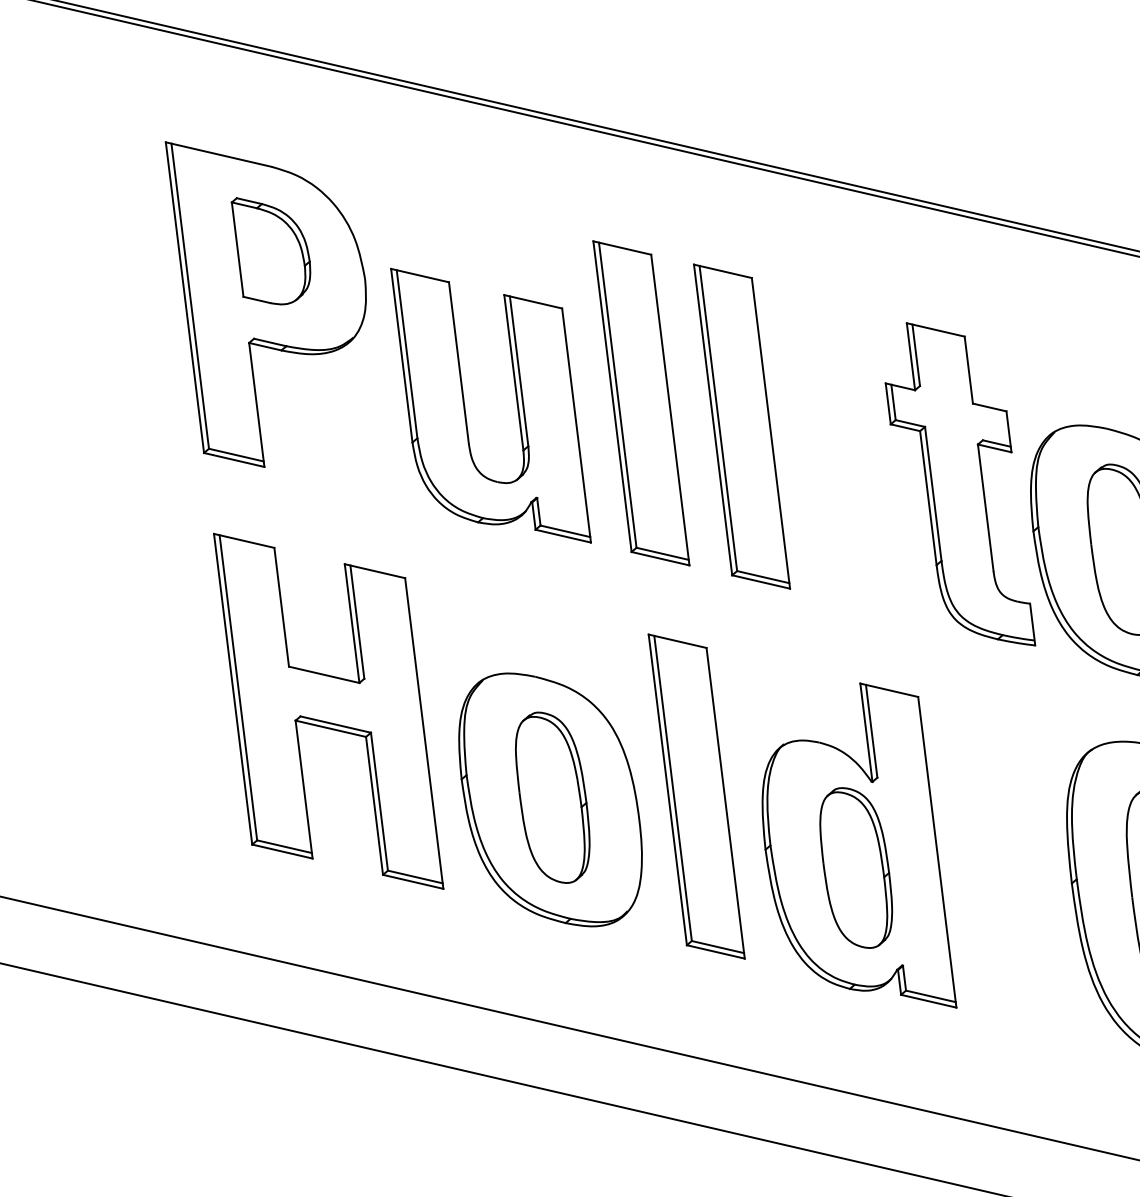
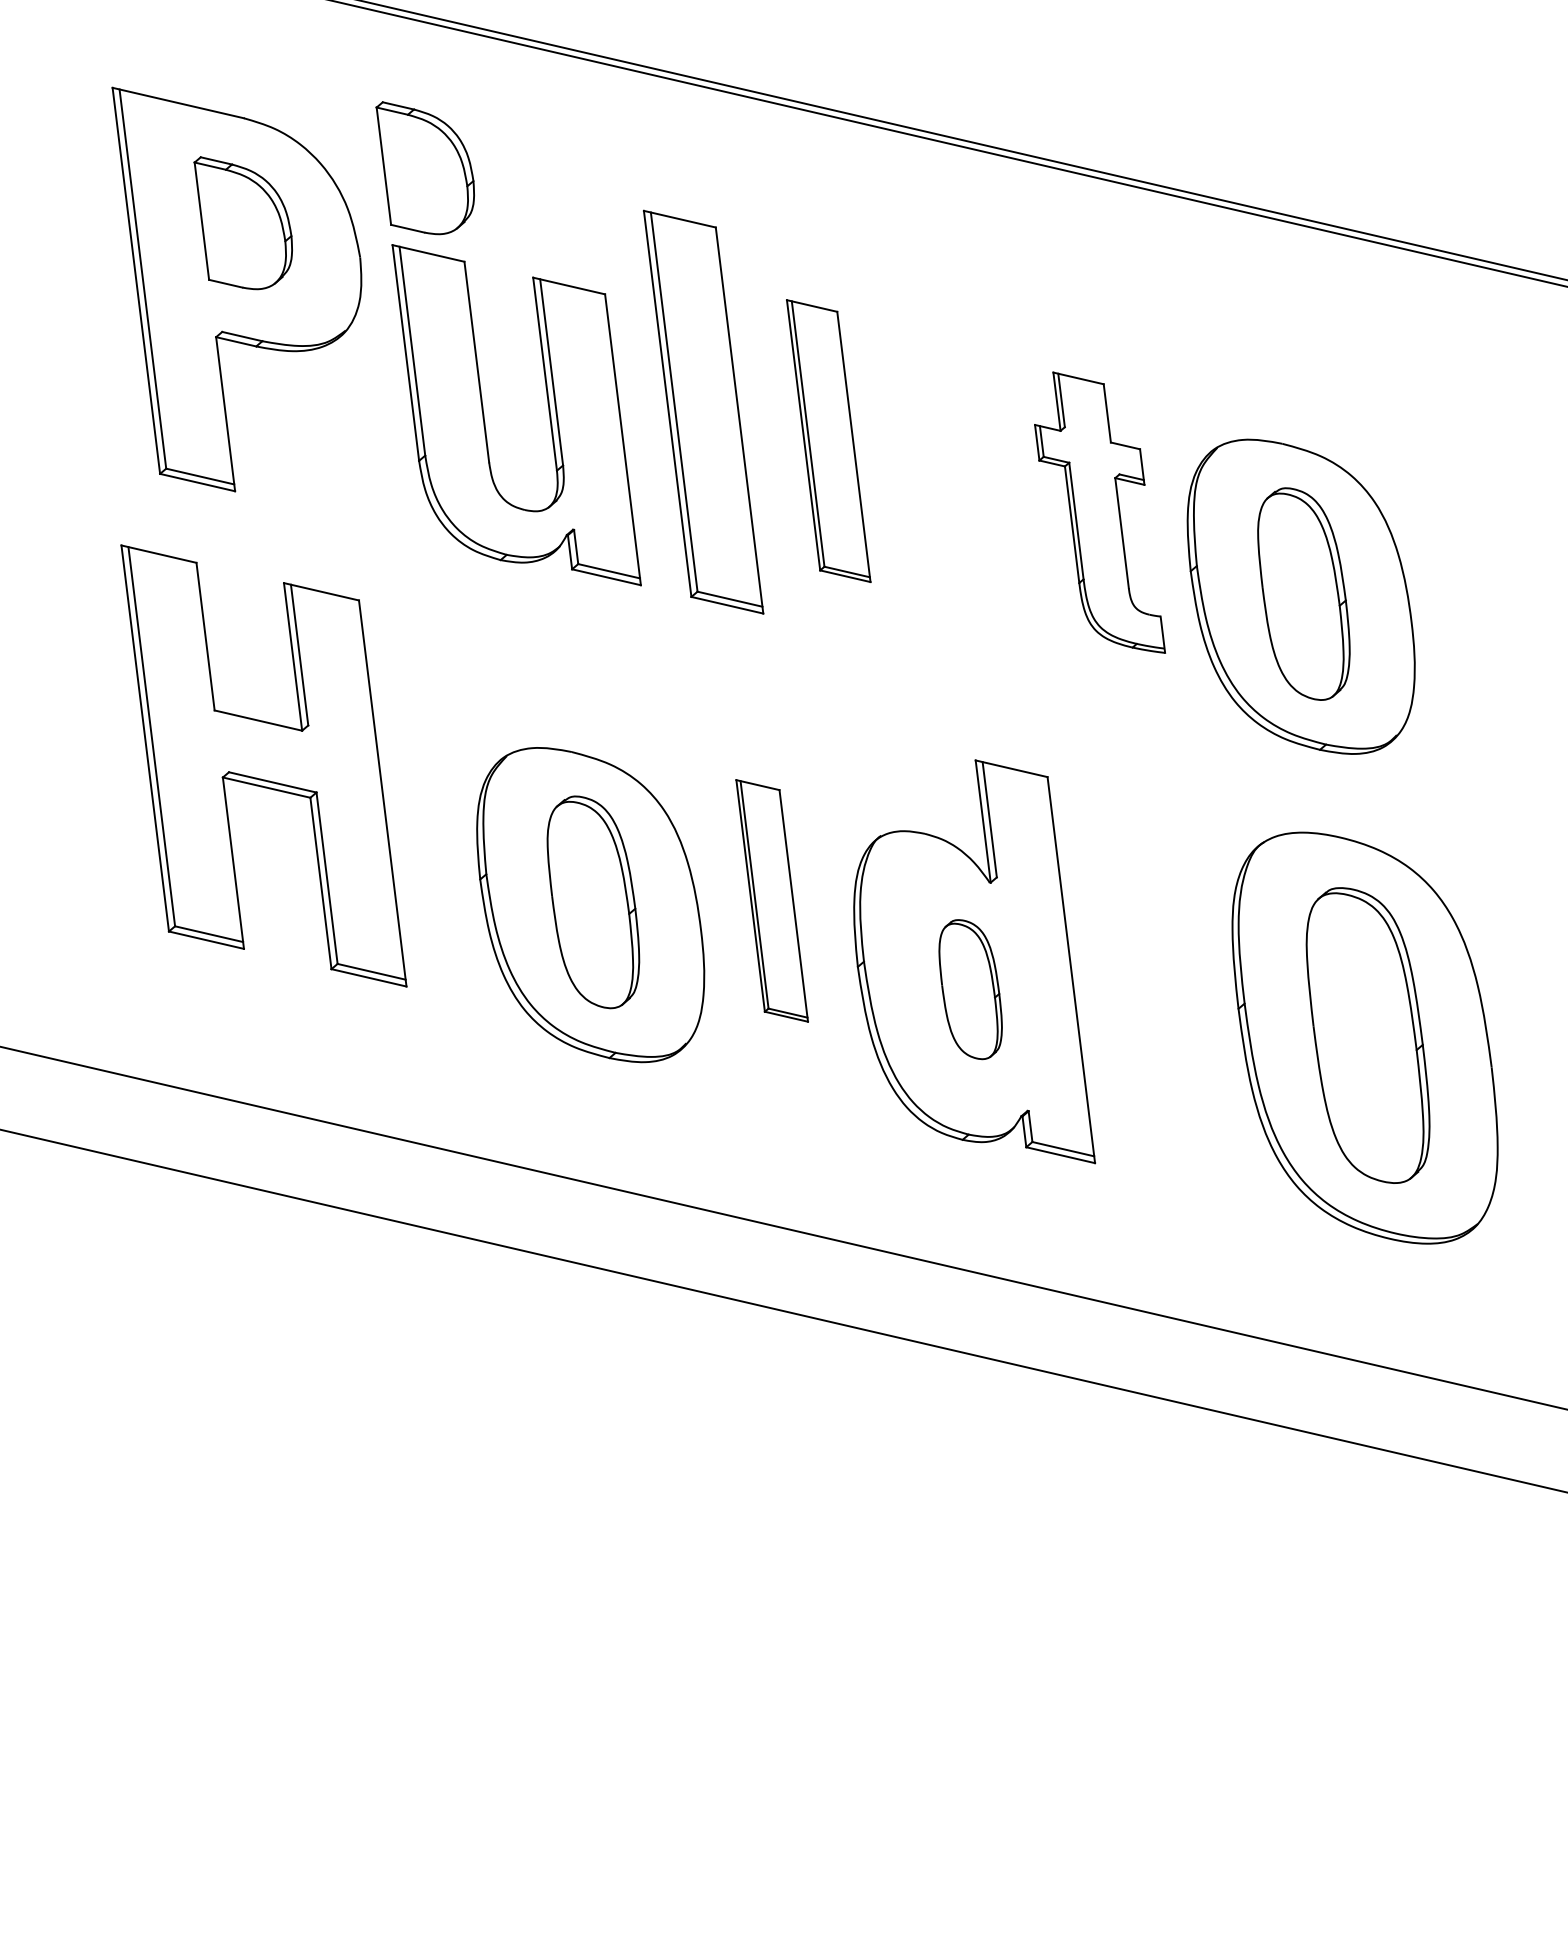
part: (416, 207) -> (424, 168), added
part: (741, 426) -> (828, 440), size x0.7
part: (959, 484) -> (1099, 512), size x0.7
part: (328, 710) -> (263, 765), moved
part: (696, 796) -> (771, 900), size x0.6
part: (856, 867) -> (970, 989), size x0.7

